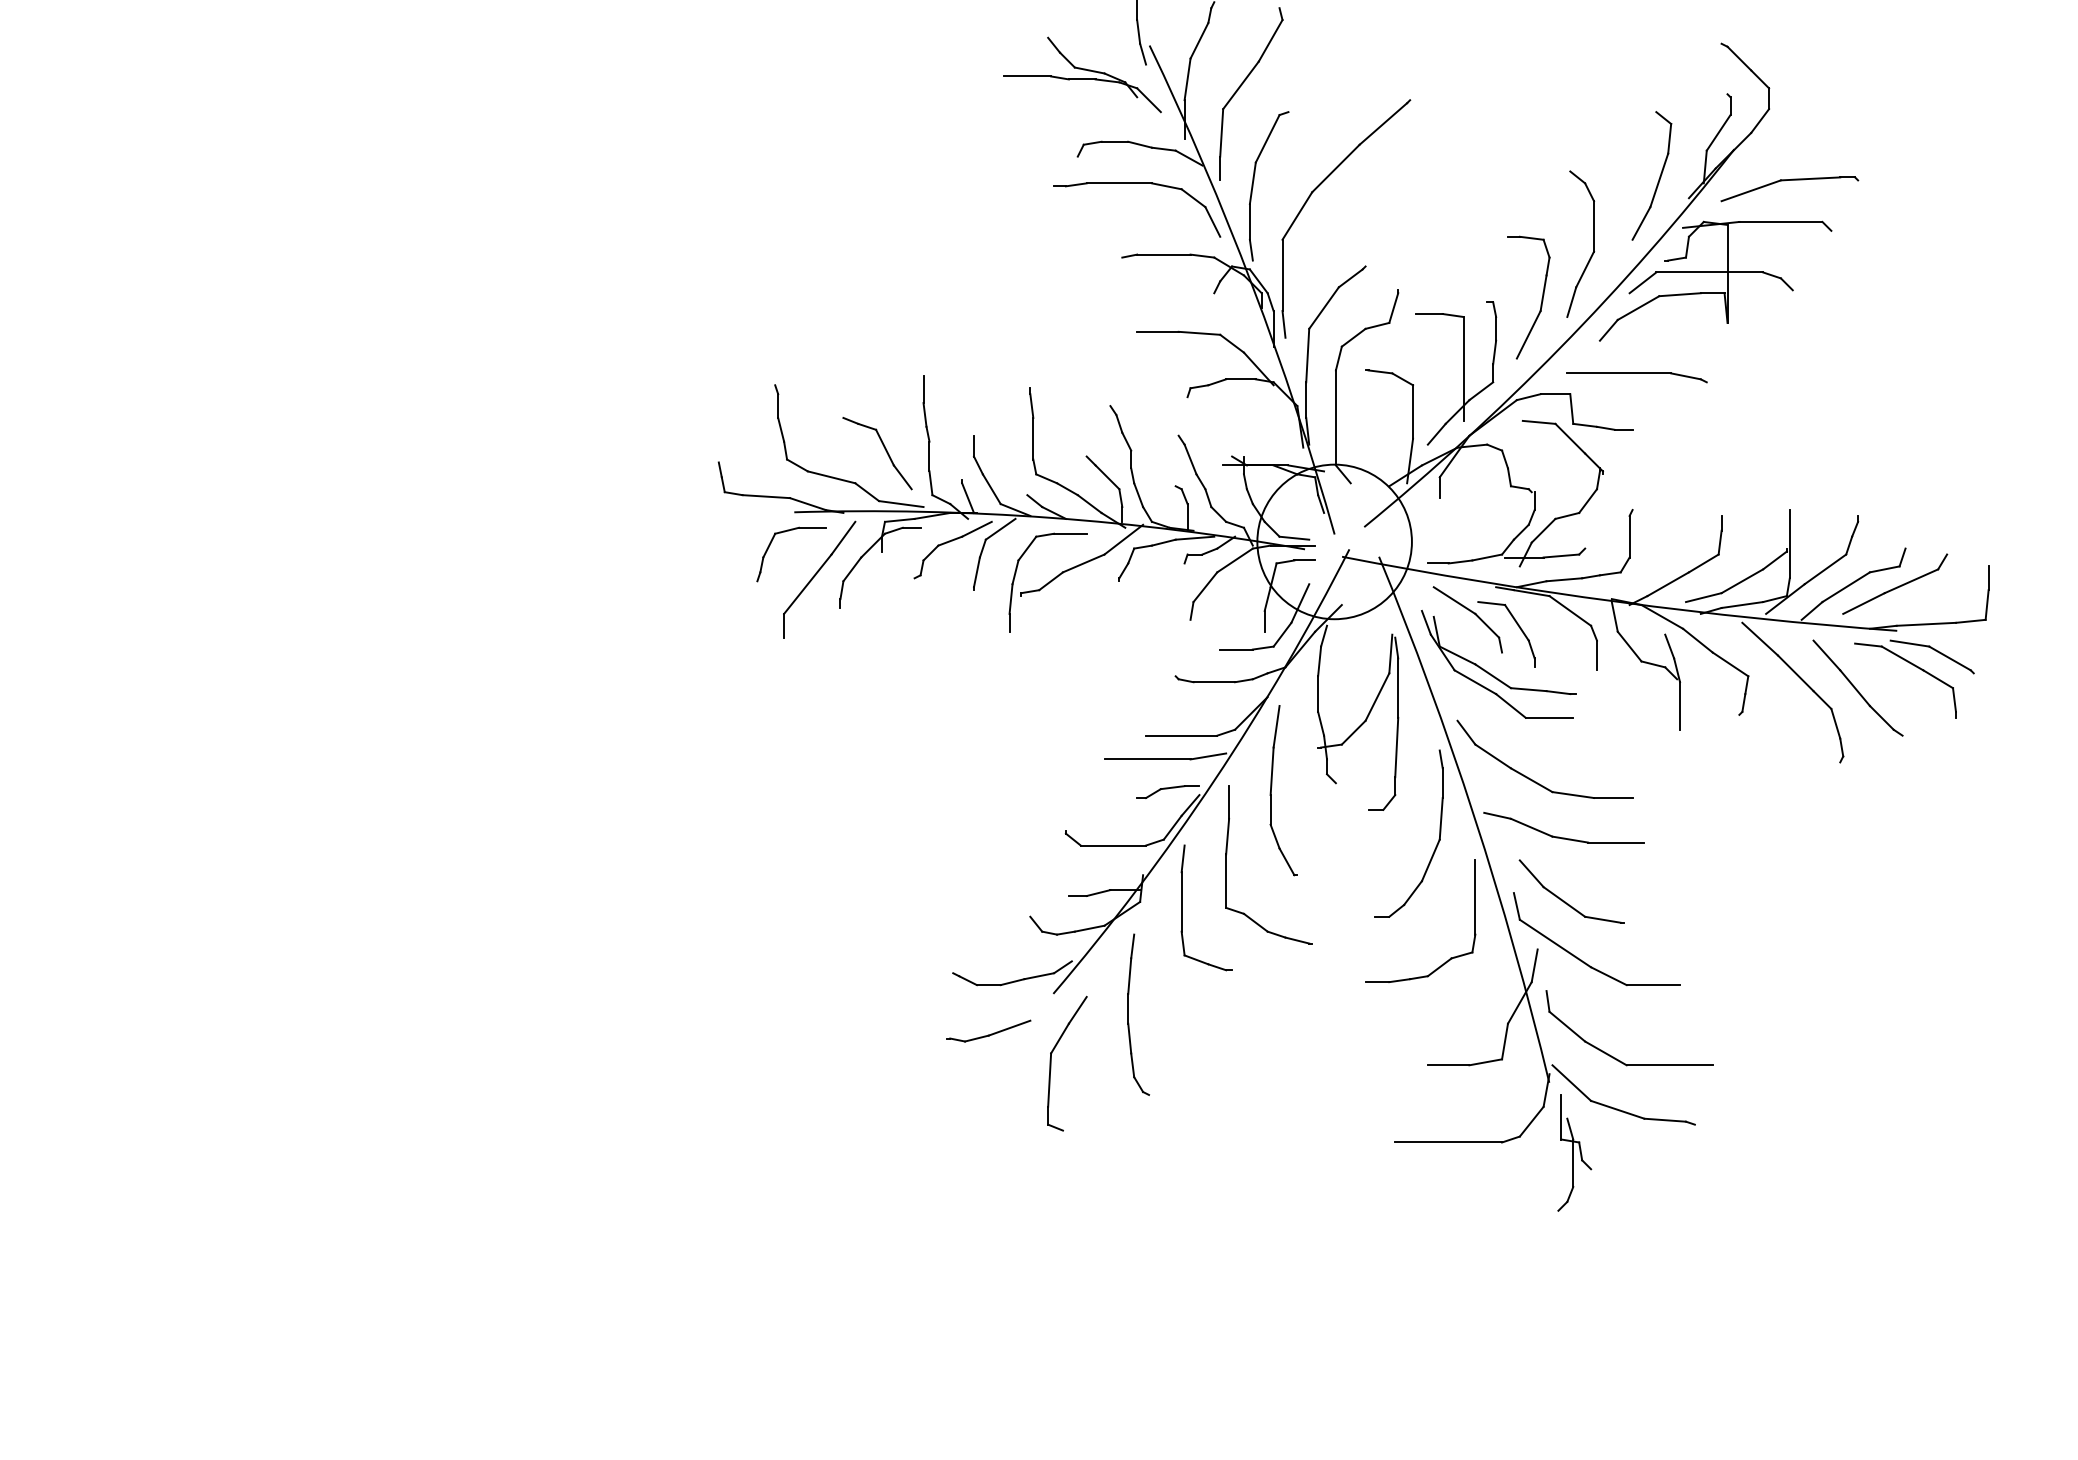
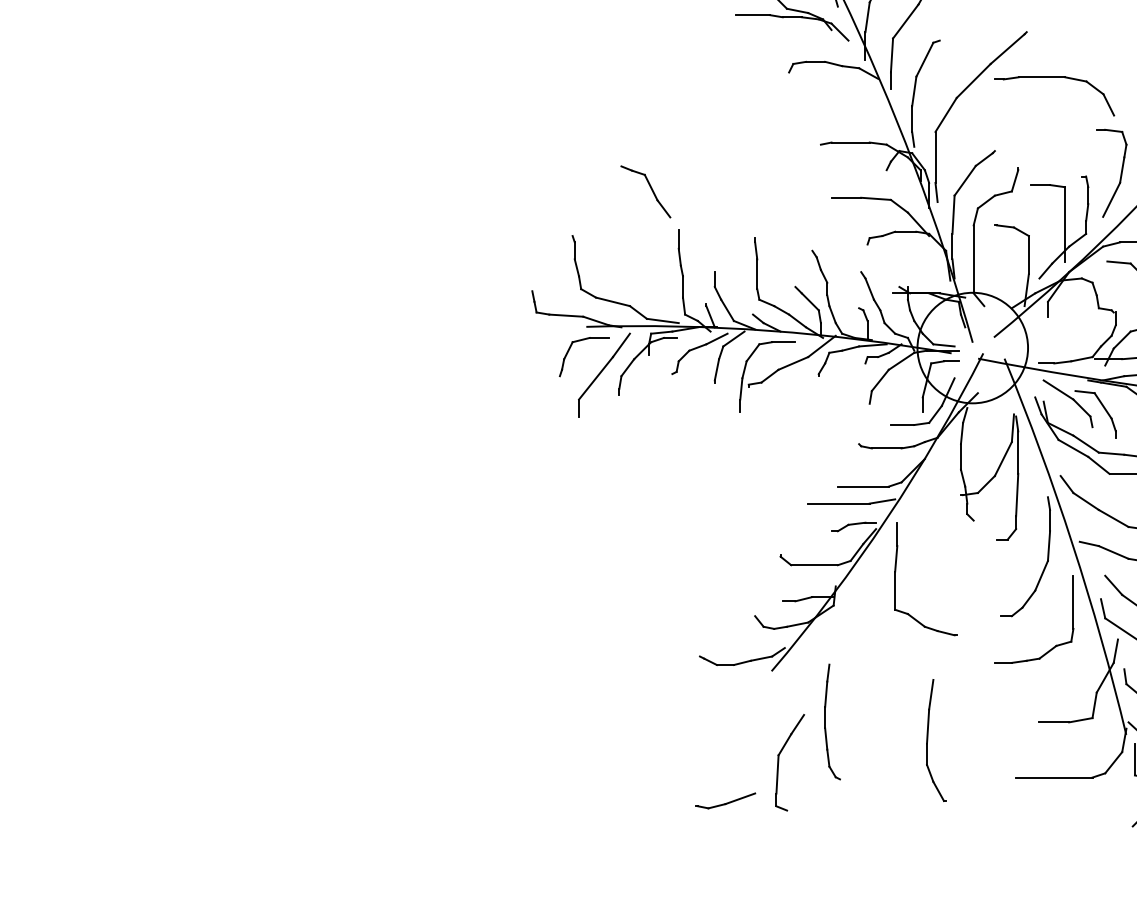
part: (1137, 183) -> (1054, 77), moved
part: (884, 449) -> (650, 188), moved
part: (1272, 786) -> (928, 737), moved
part: (1182, 907) -> (863, 609), removed
part: (1128, 1014) -> (825, 721), moved
part: (988, 1030) -> (725, 800), moved
part: (1051, 1063) -> (778, 762), moved

